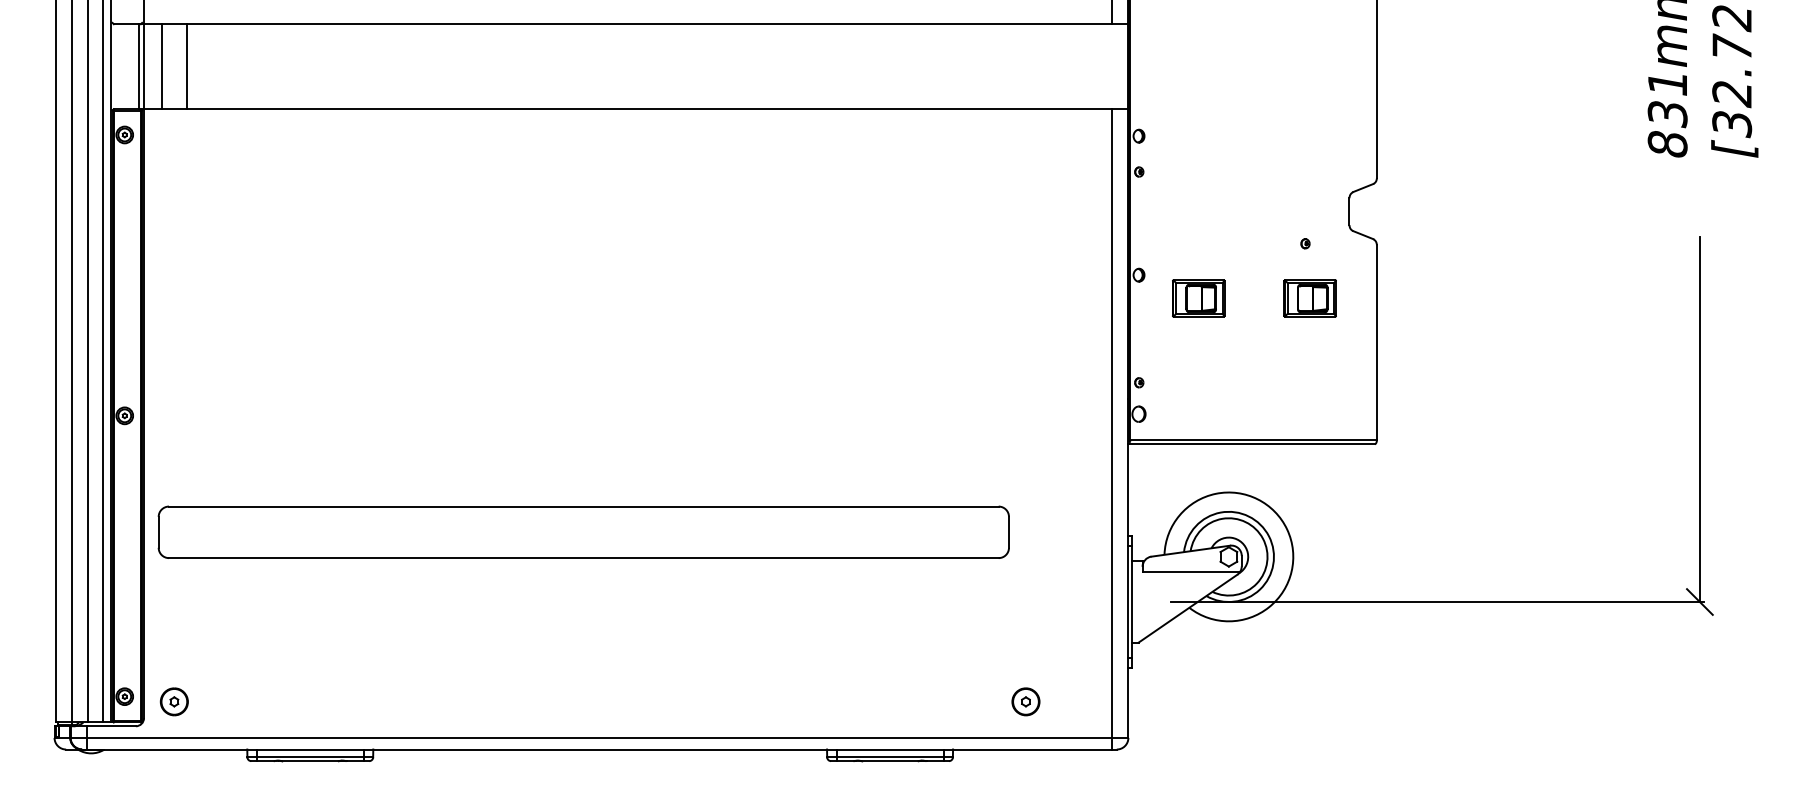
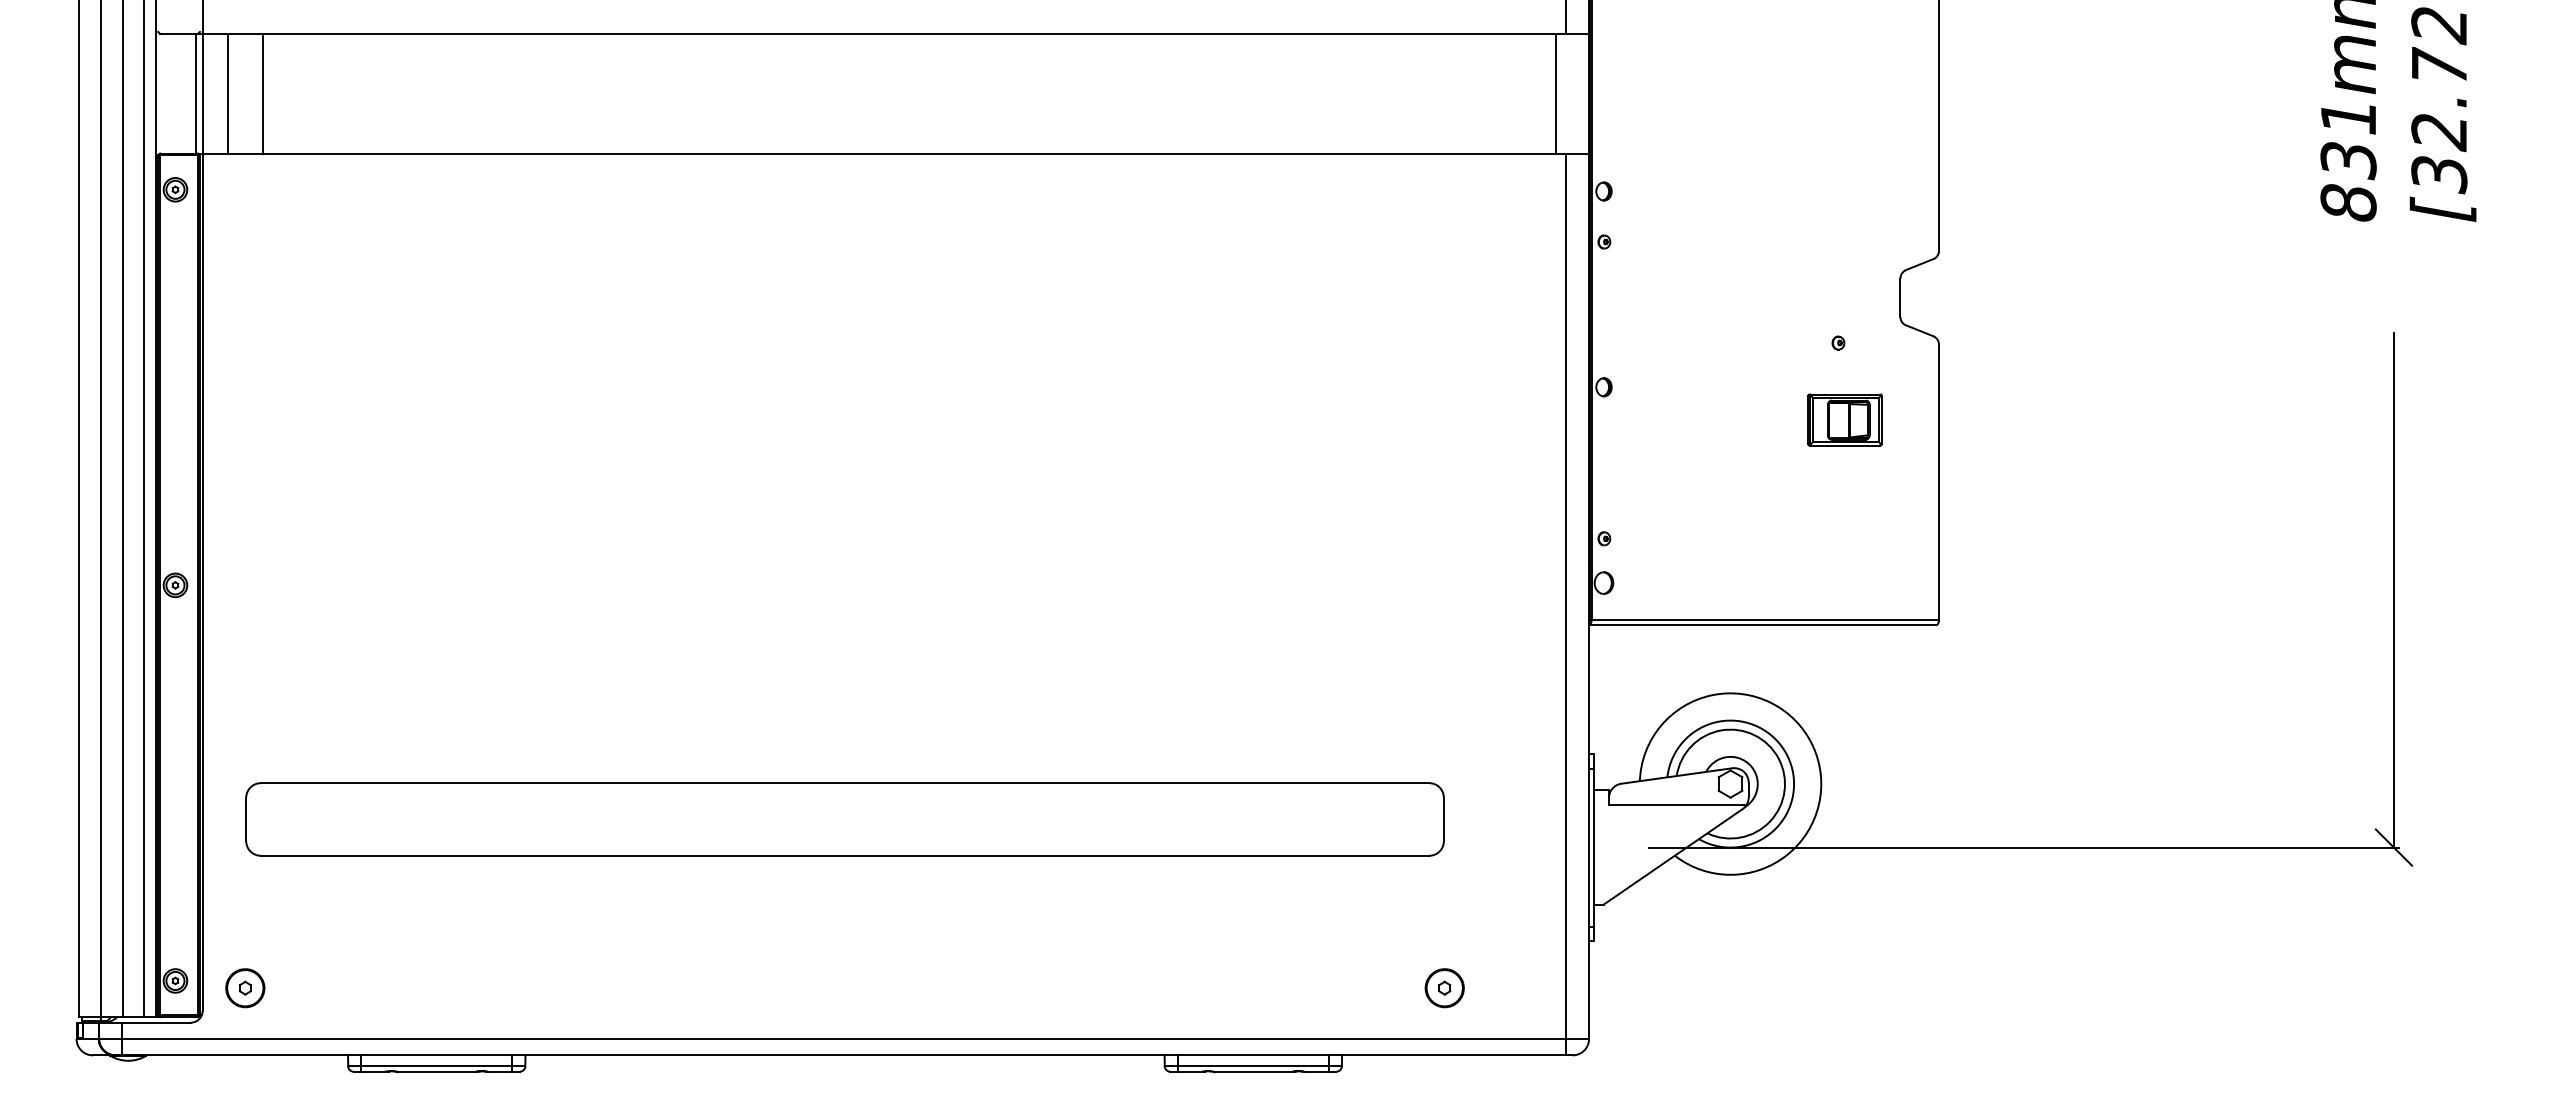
line: (1105, 66) -> (1556, 93), added
part: (1198, 298) -> (1687, 419), removed
part: (583, 532) -> (844, 819), moved

